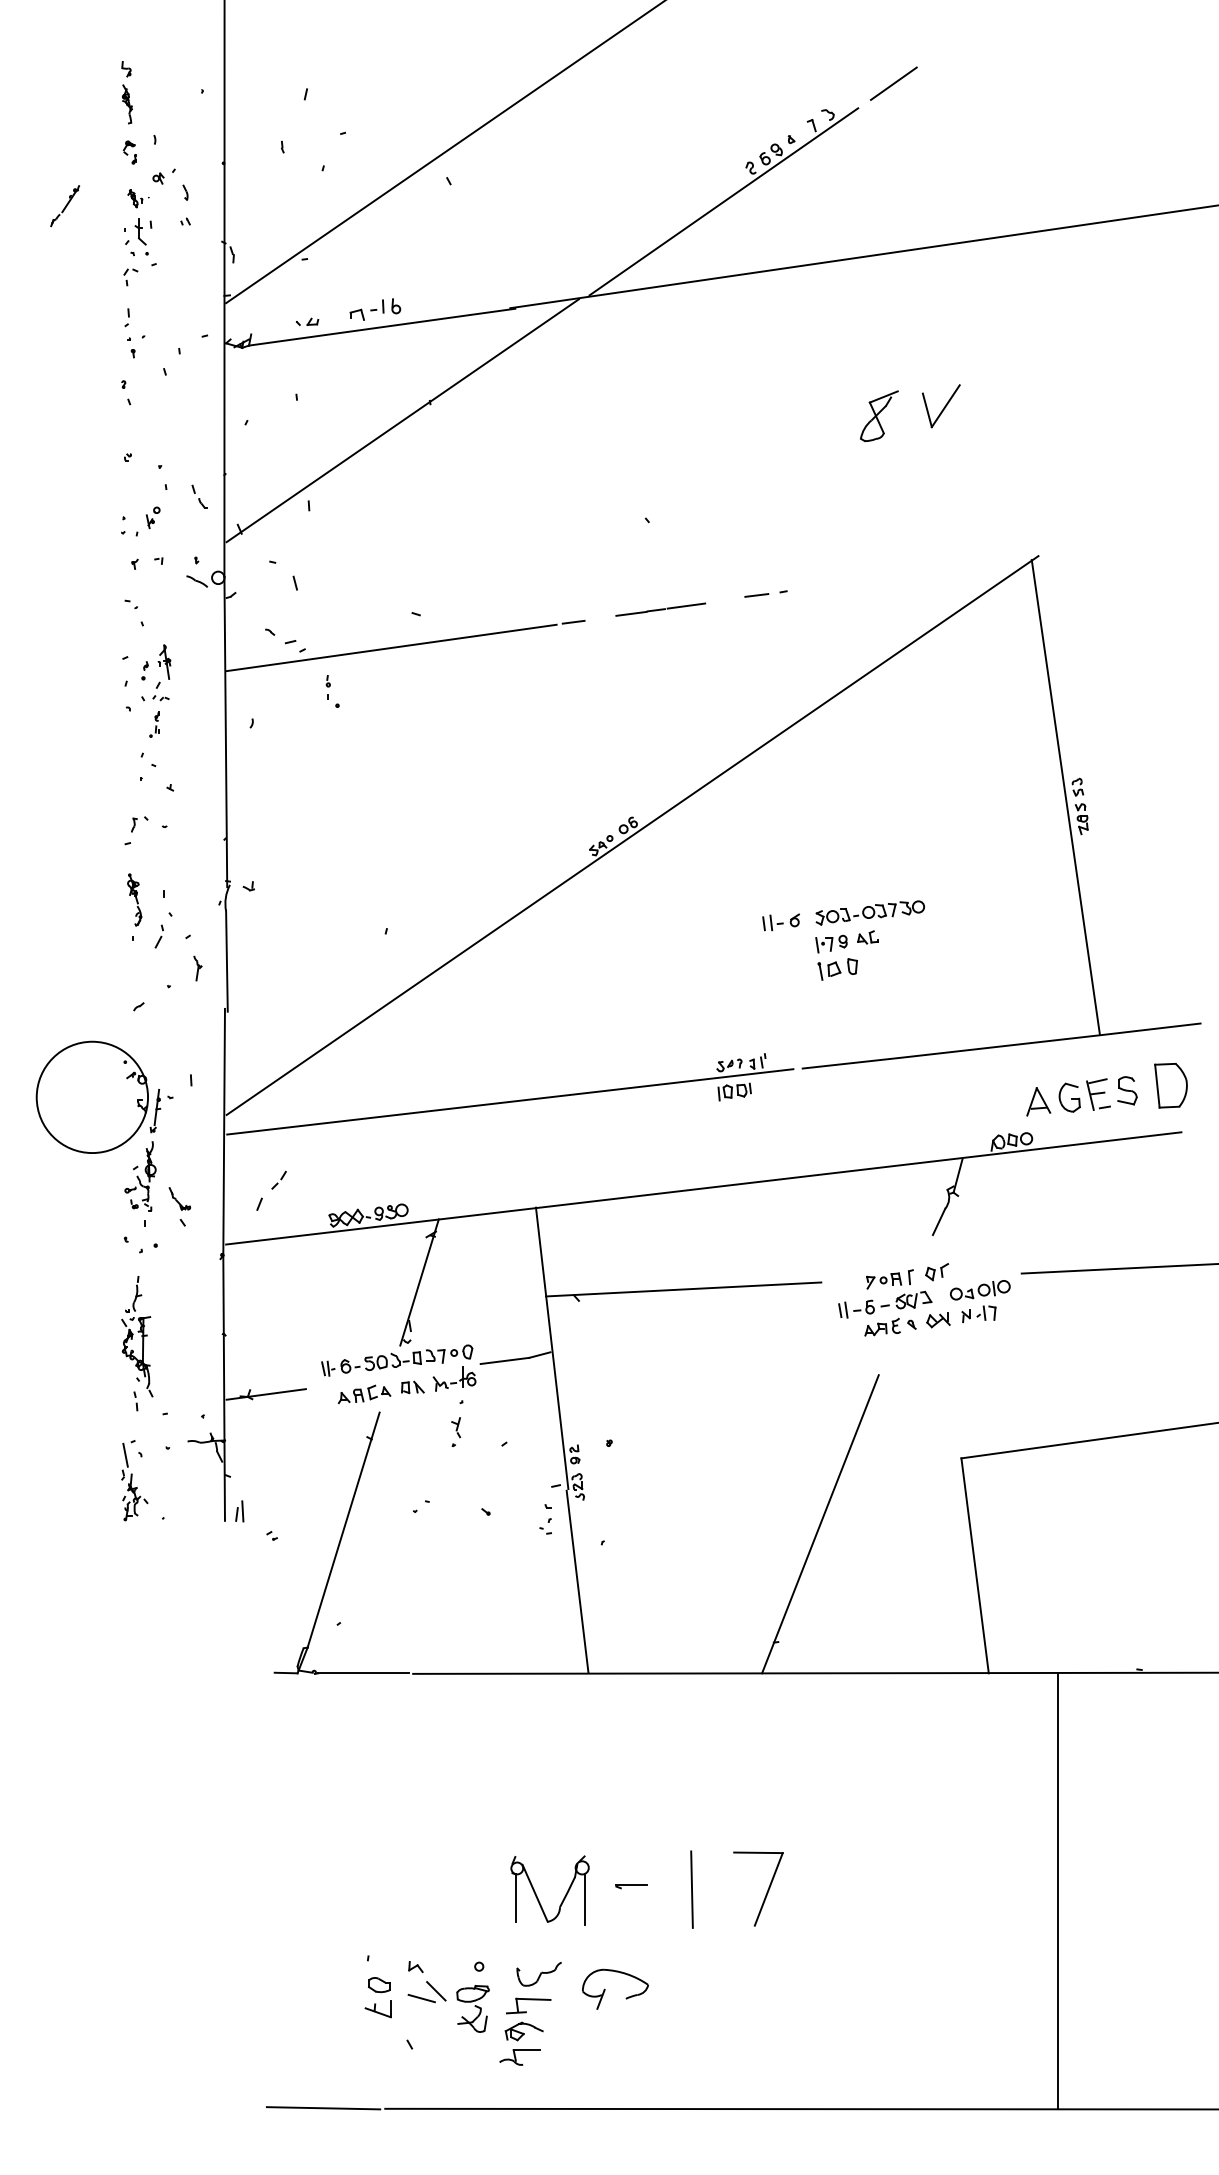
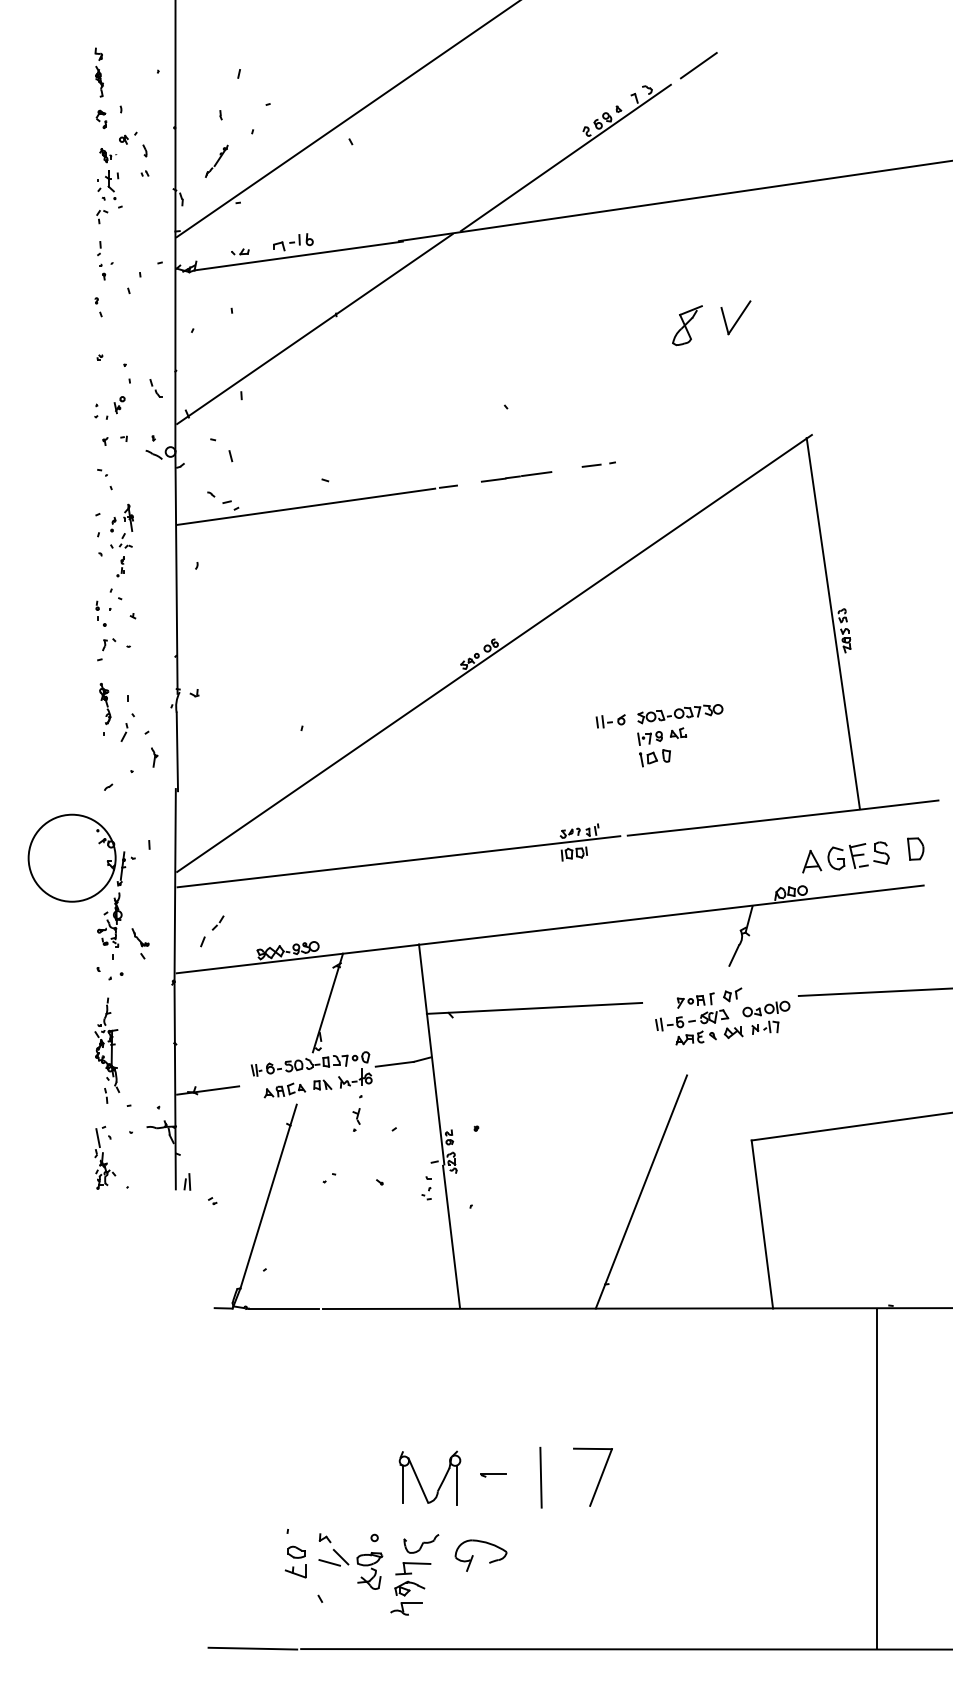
part: (64, 205) -> (216, 160), moved
part: (331, 691) -> (100, 613), moved
part: (1170, 1084) -> (915, 848), size x0.62
line: (1058, 1890) -> (876, 1478), moved

